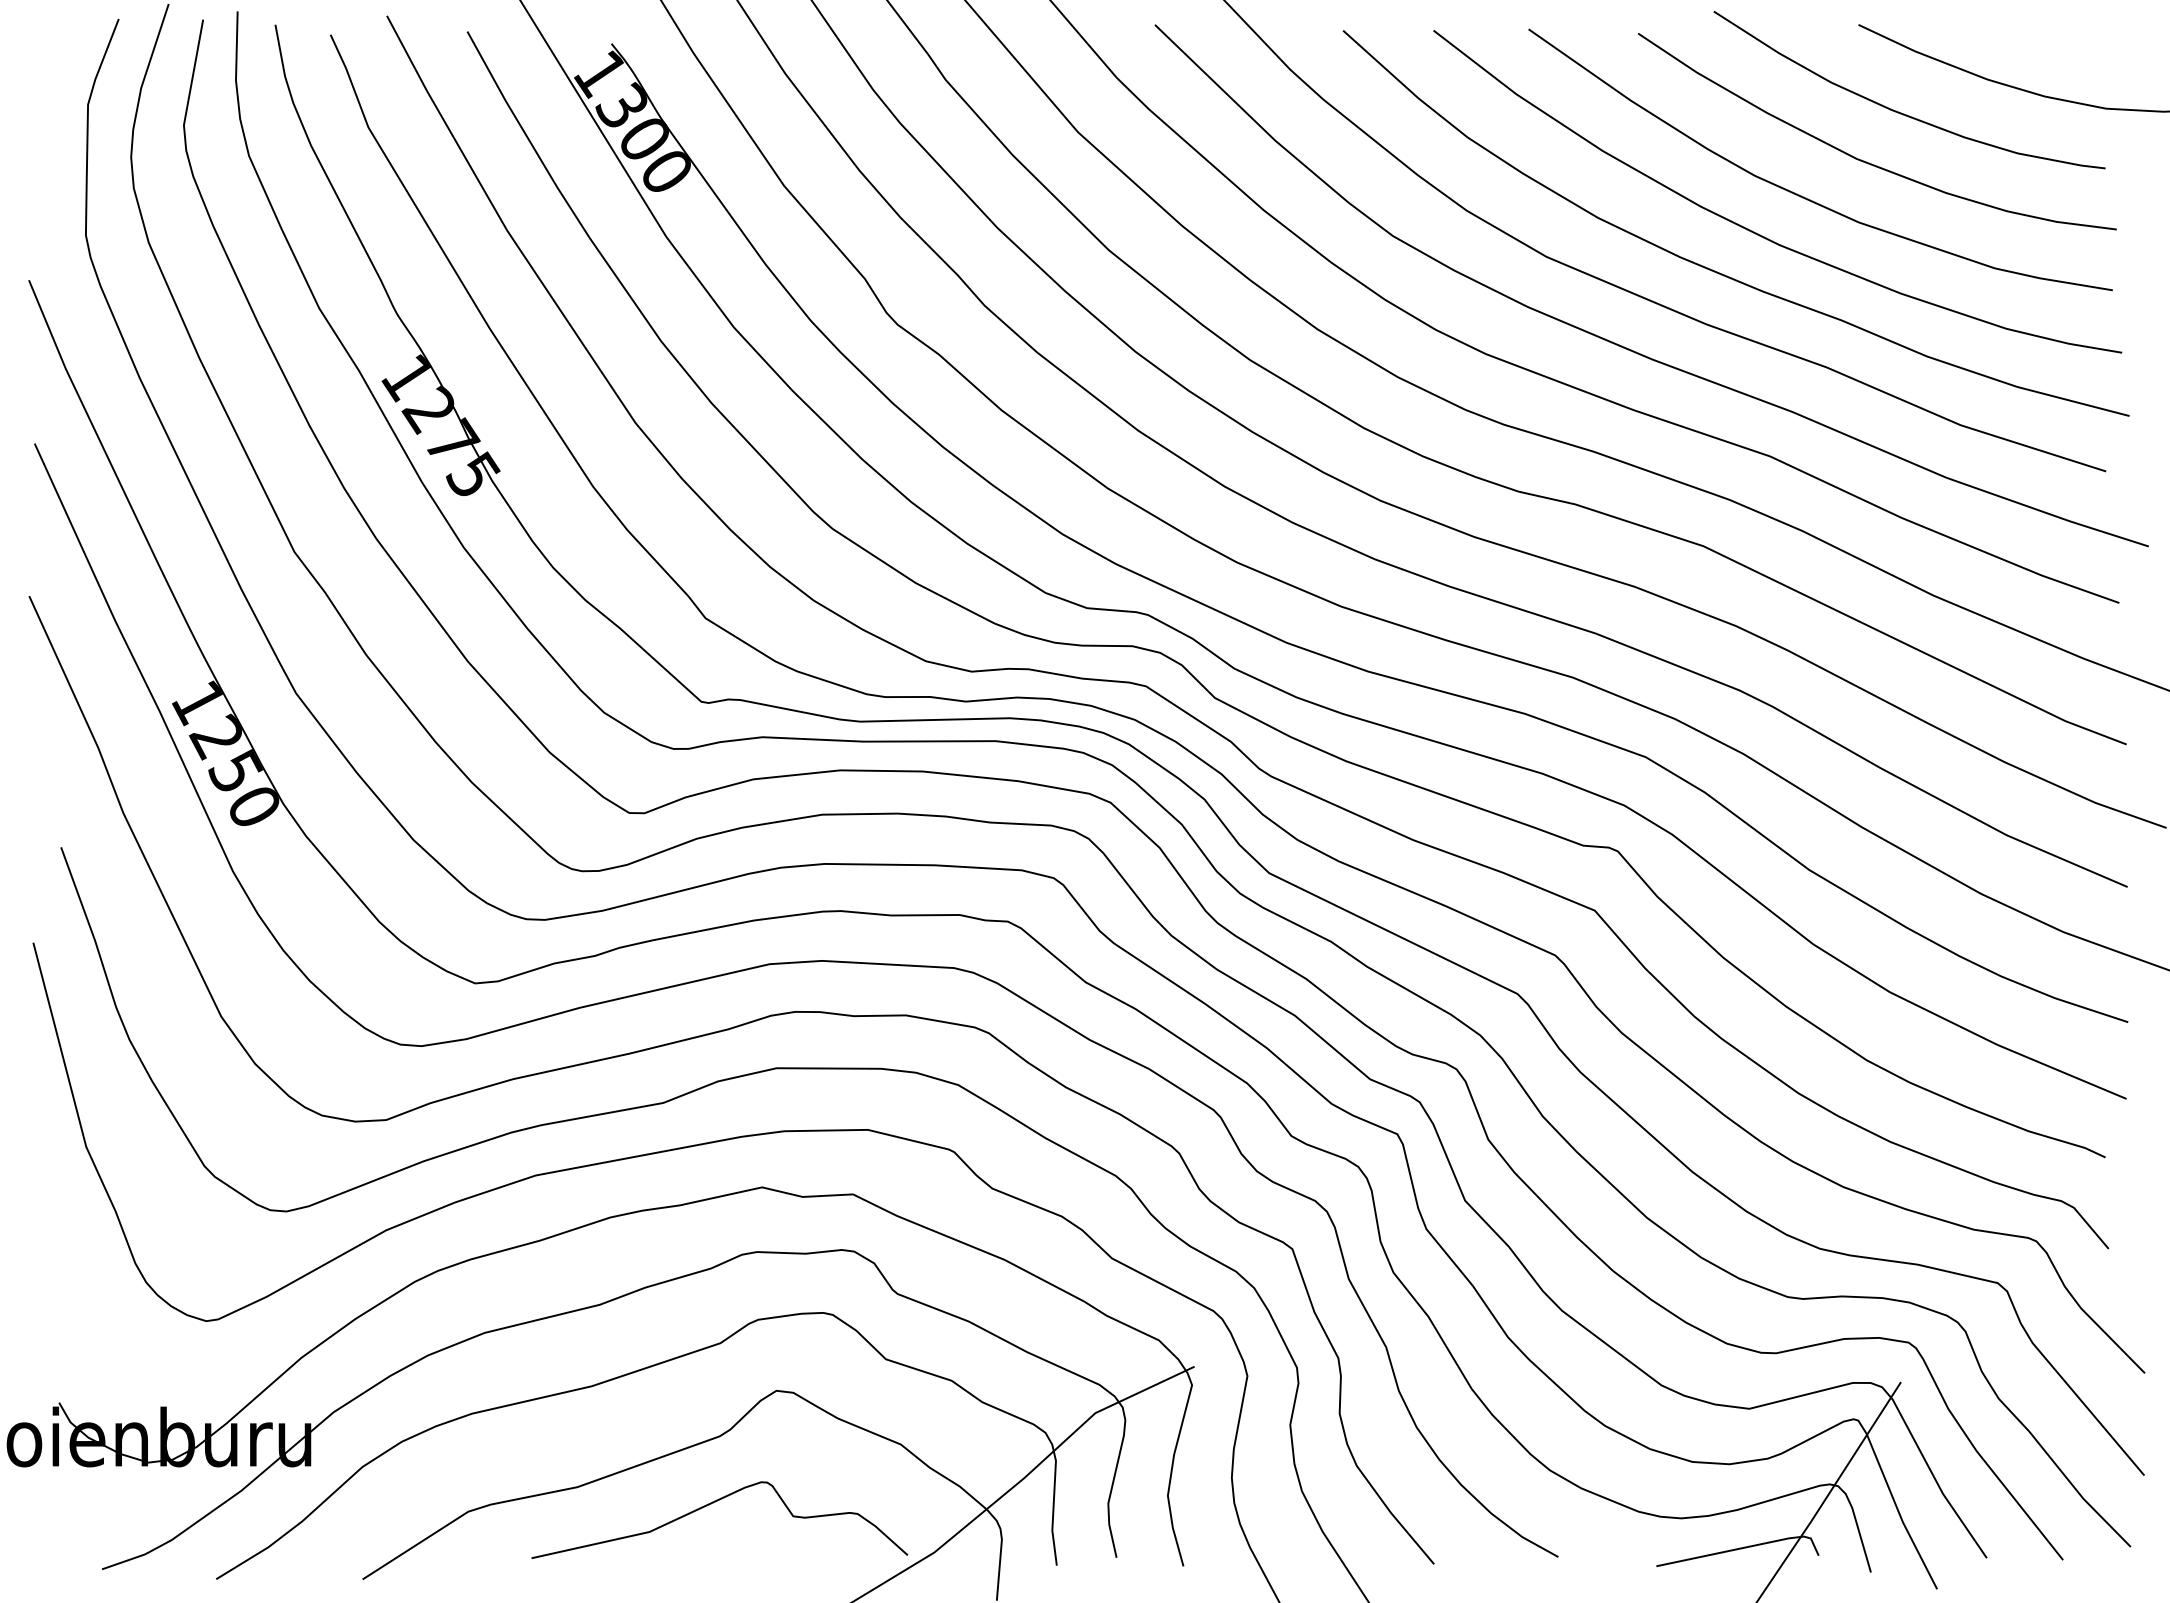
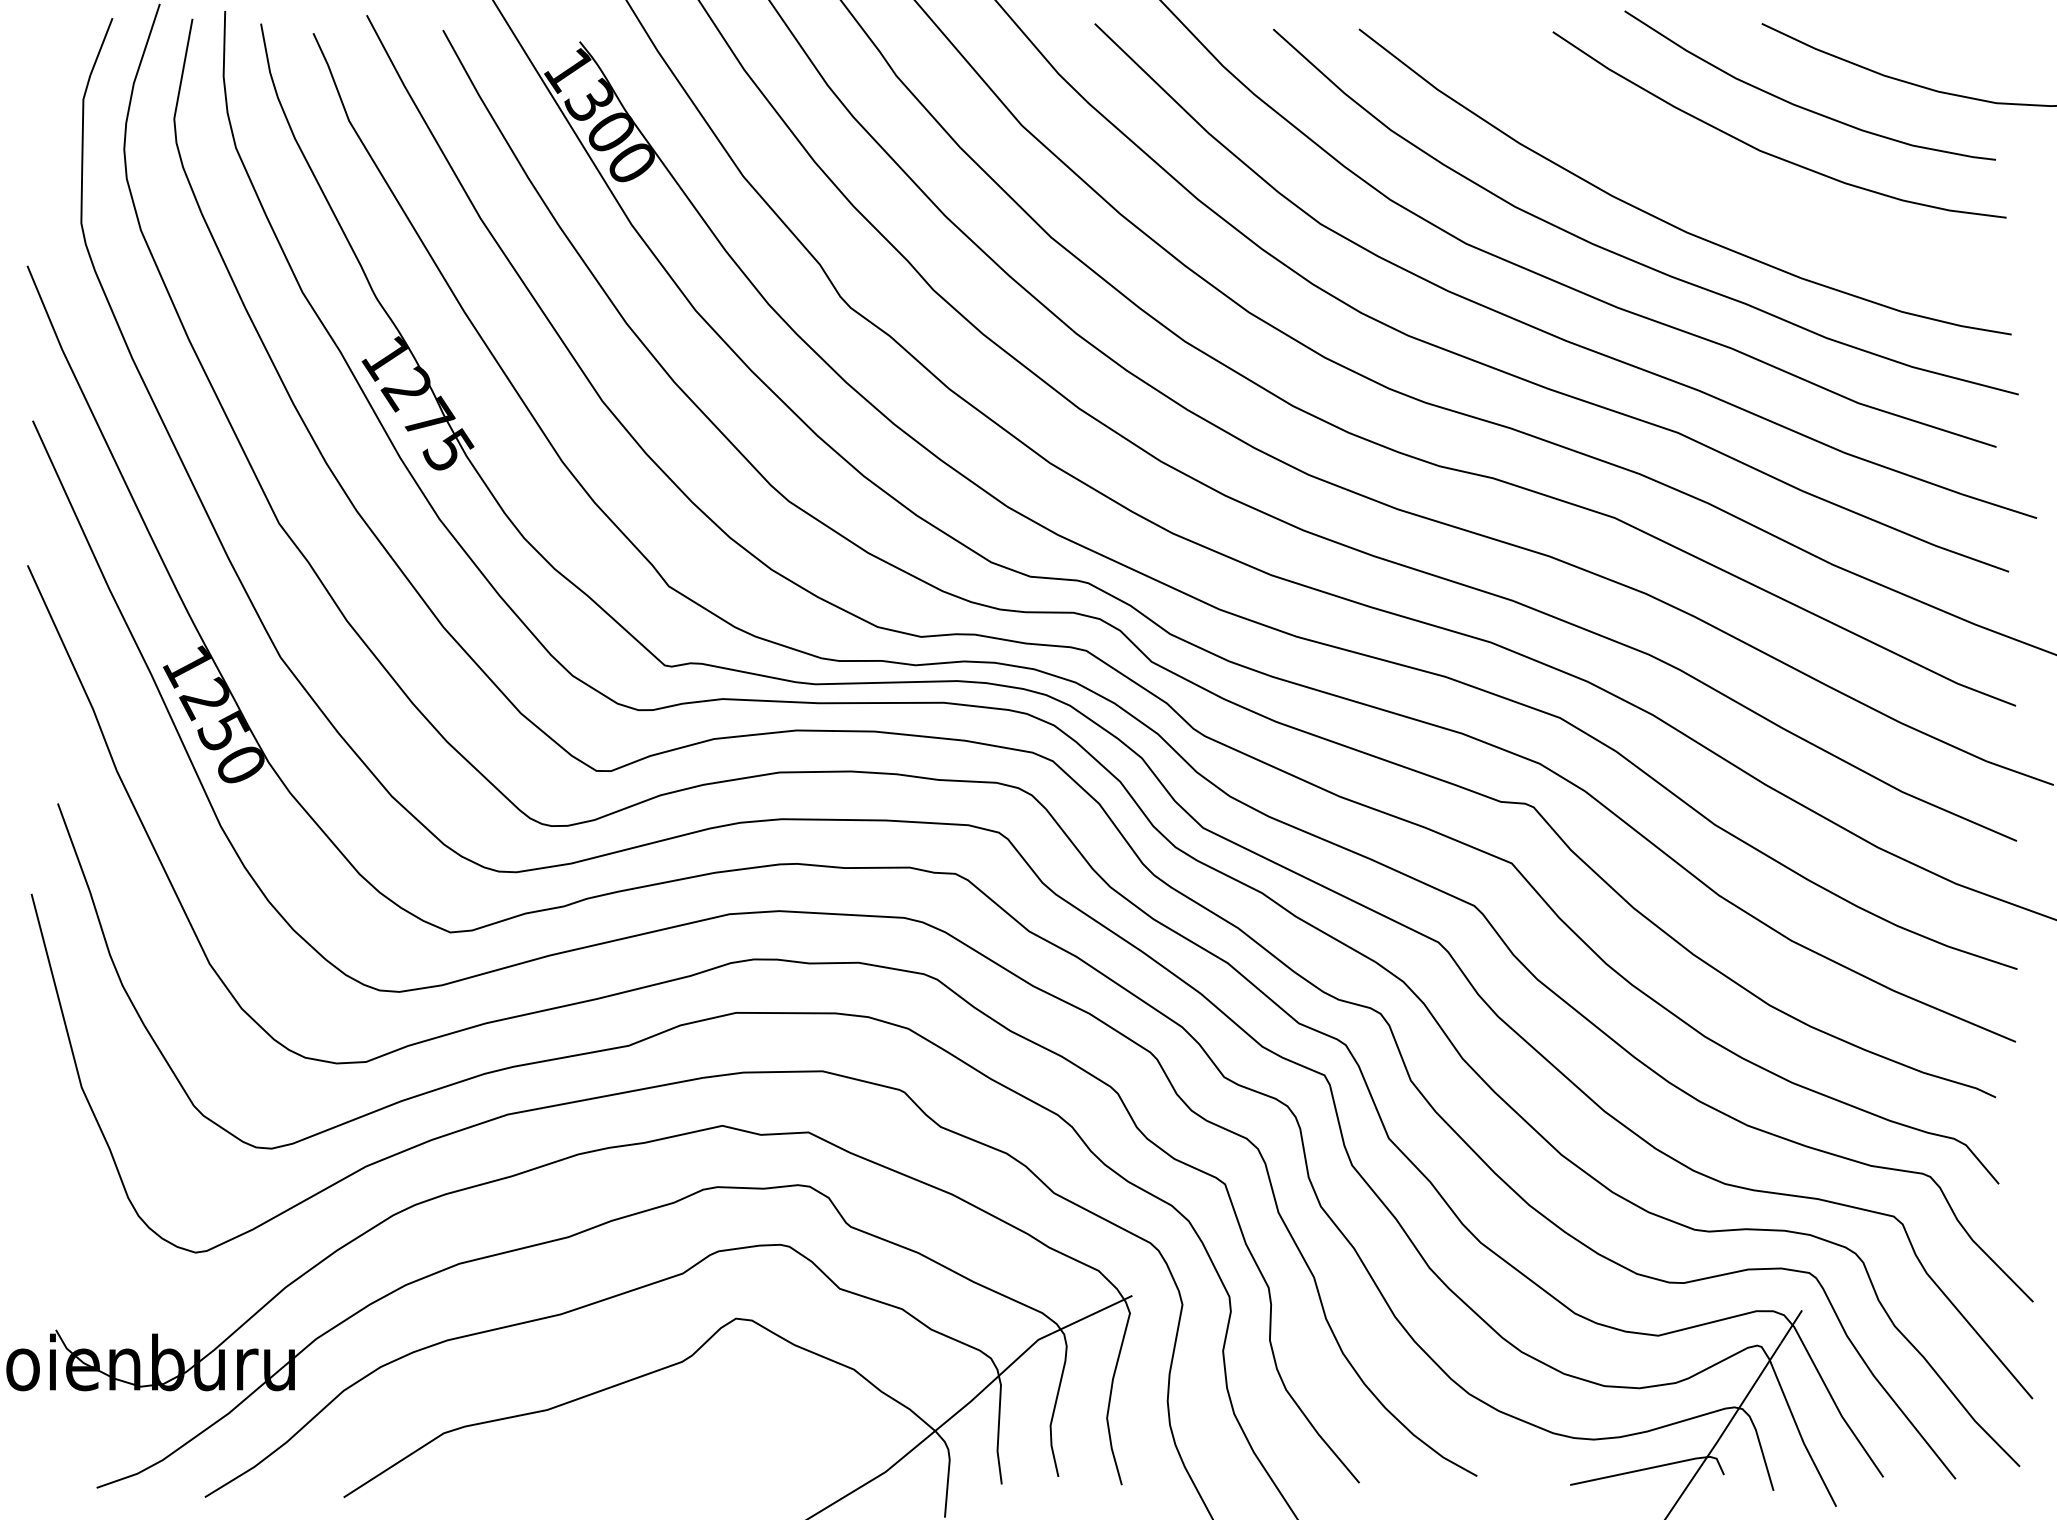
curve: (1801, 195) -> (1707, 185), removed
curve: (711, 1504) -> (674, 1426), removed

